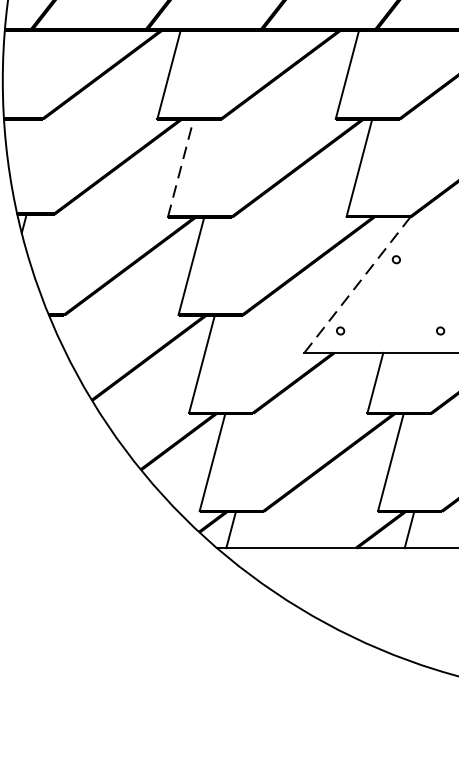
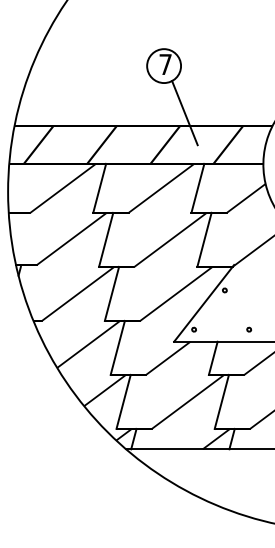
line: (181, 167) -> (106, 239), dashed -> solid
line: (359, 283) -> (204, 303), dashed -> solid

